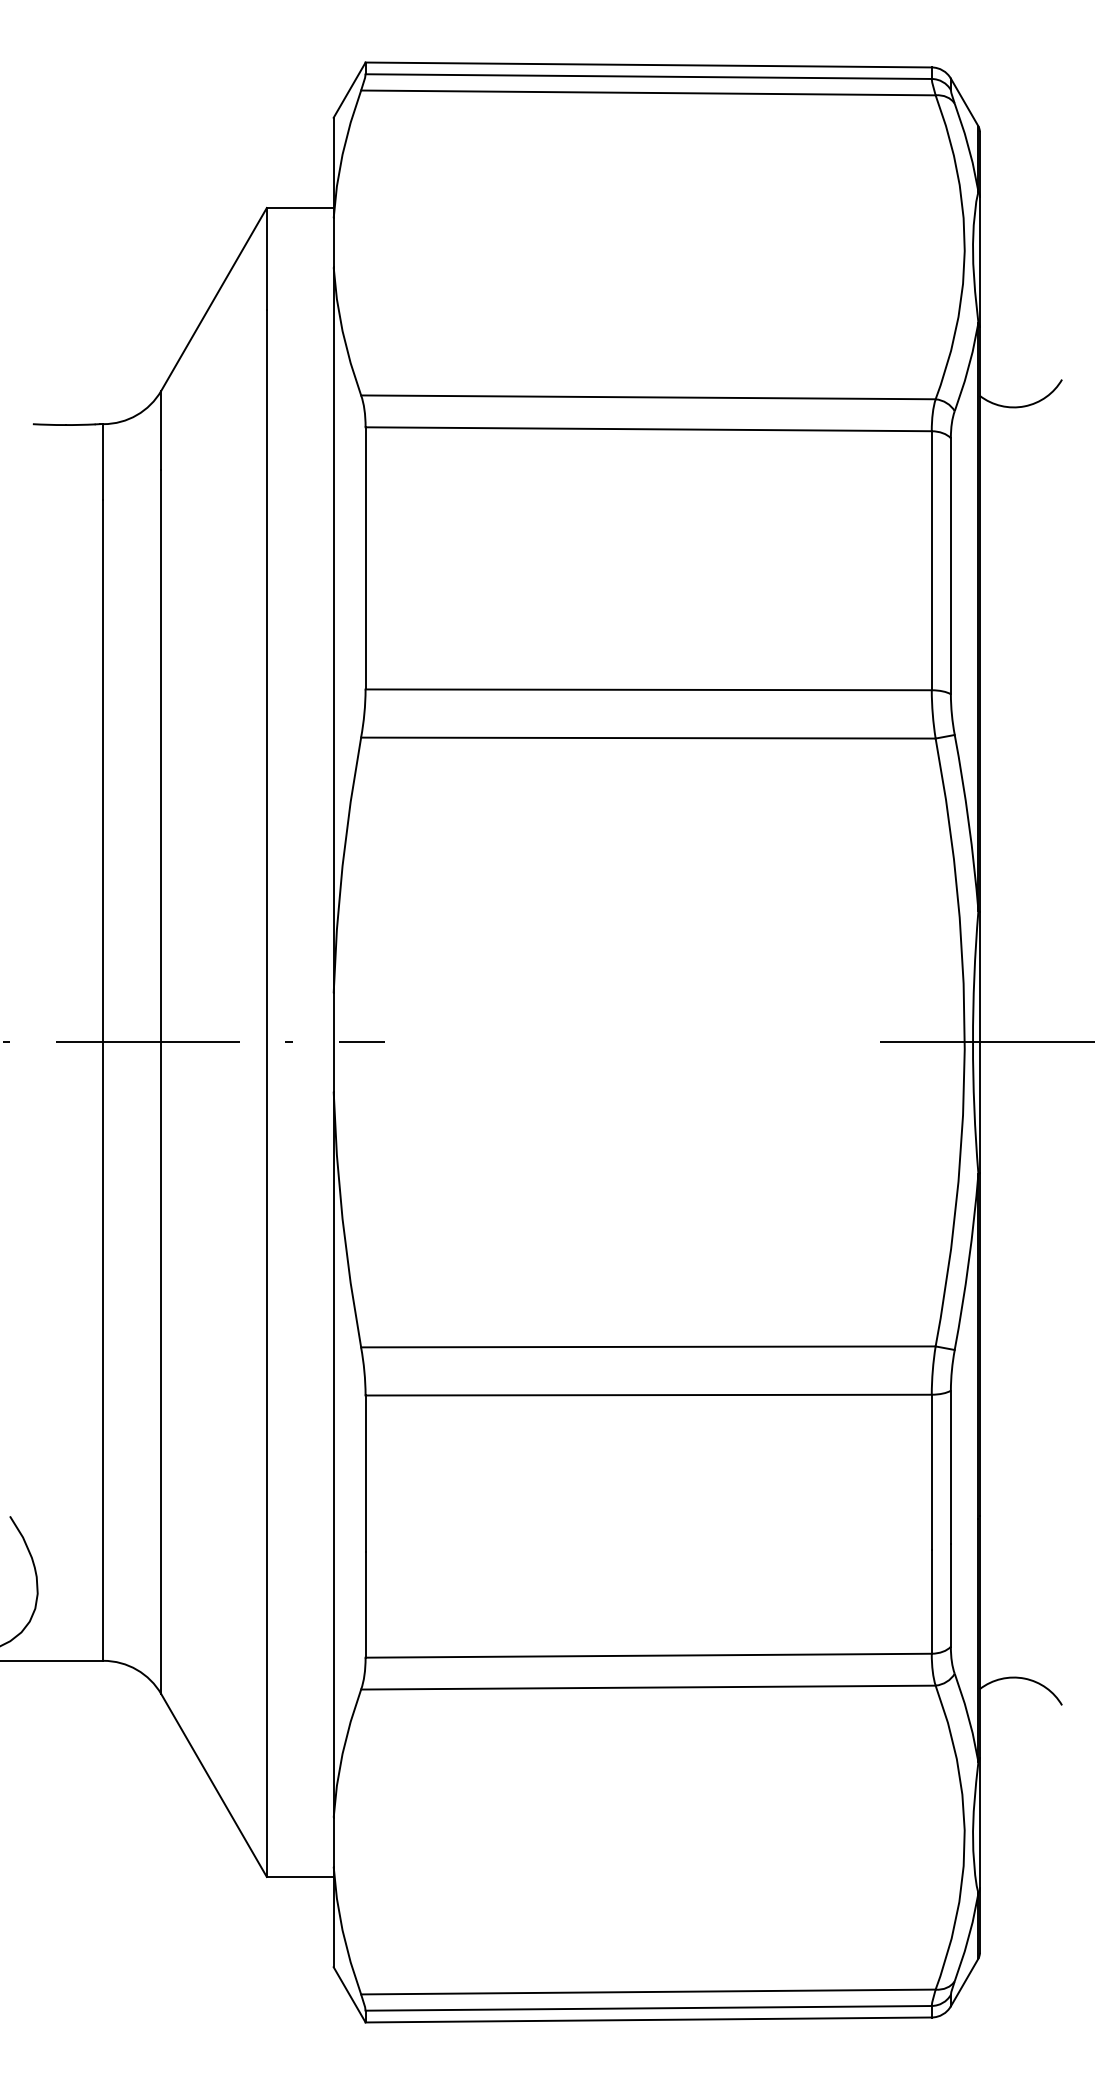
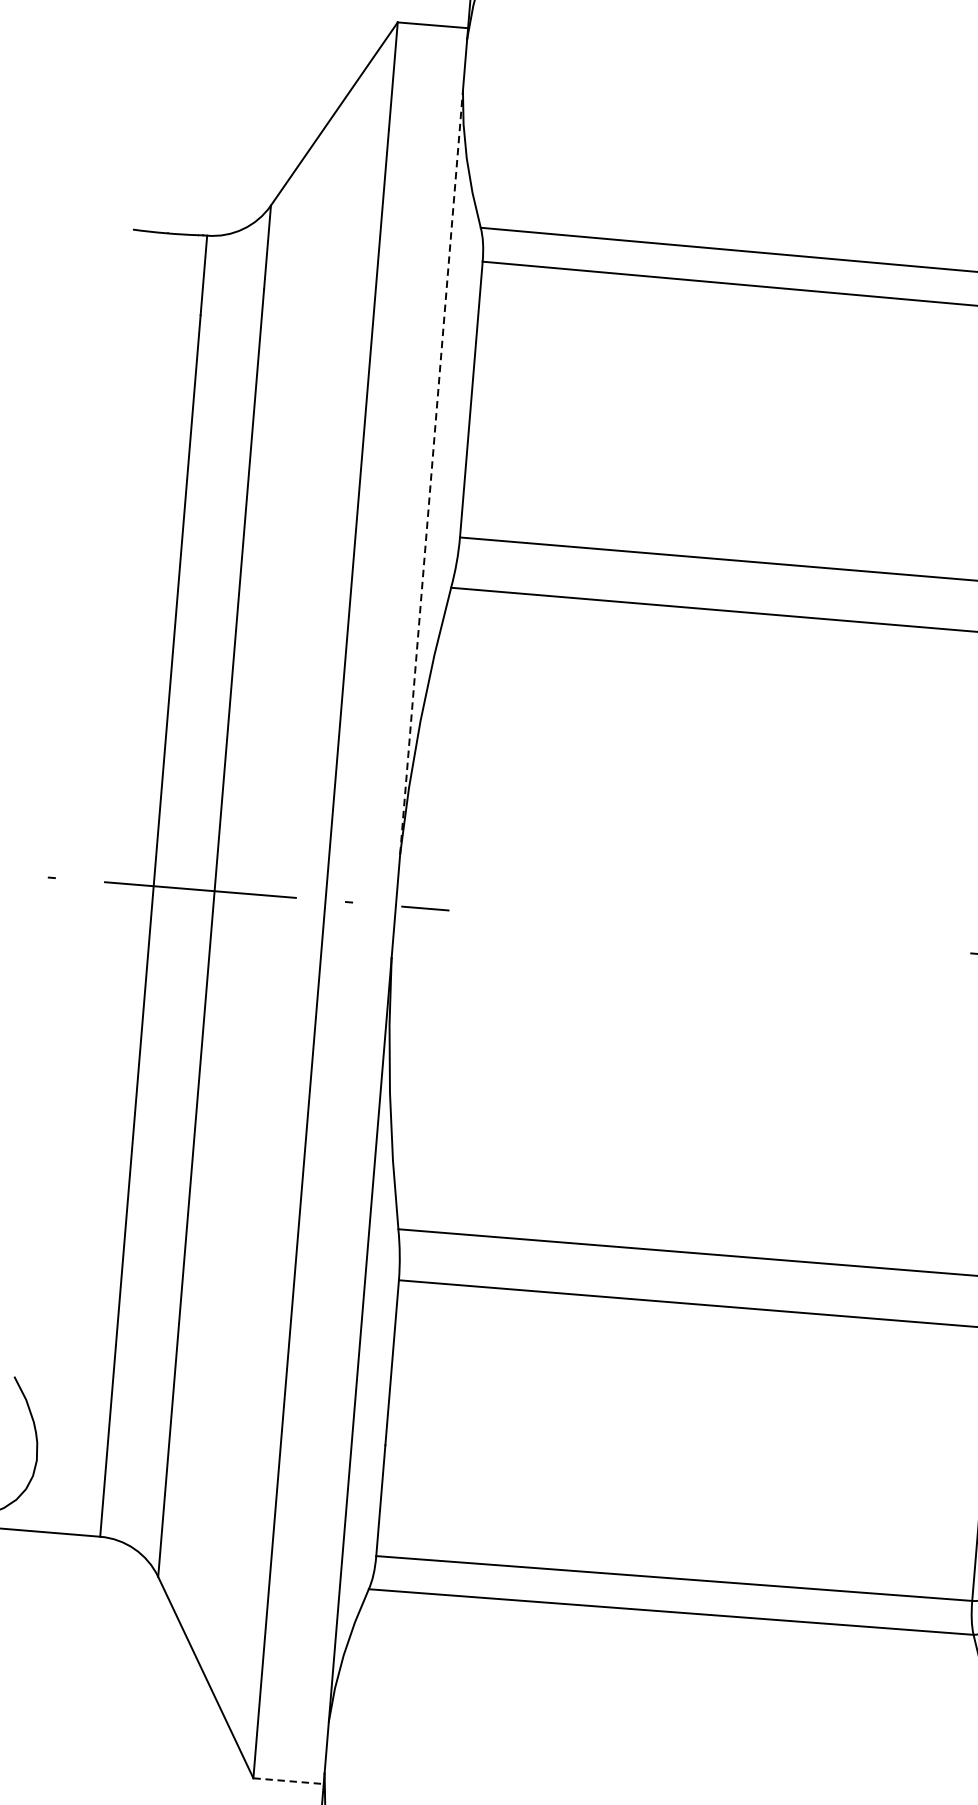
line: (333, 630) -> (431, 472), solid -> dashed
line: (300, 1876) -> (288, 1780), solid -> dashed

